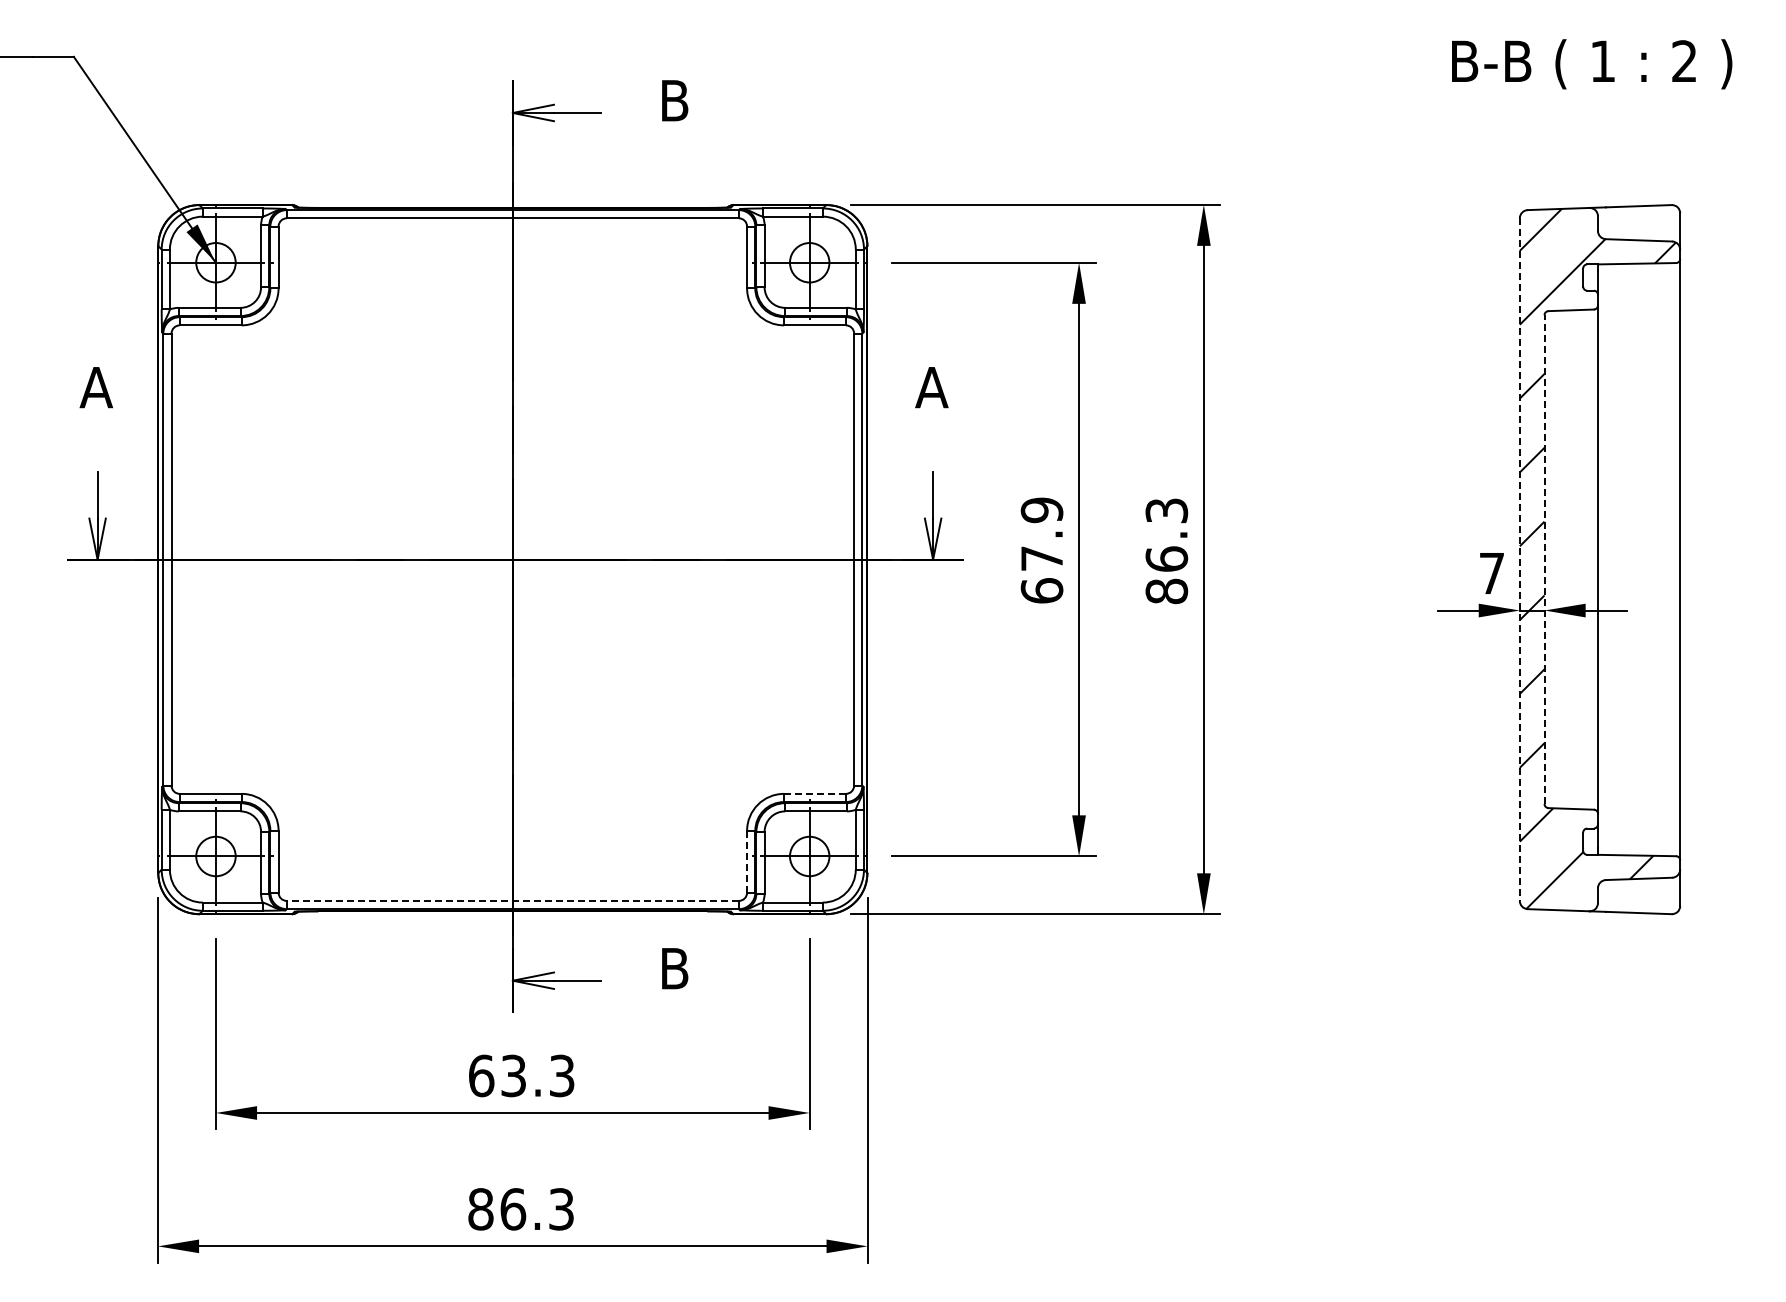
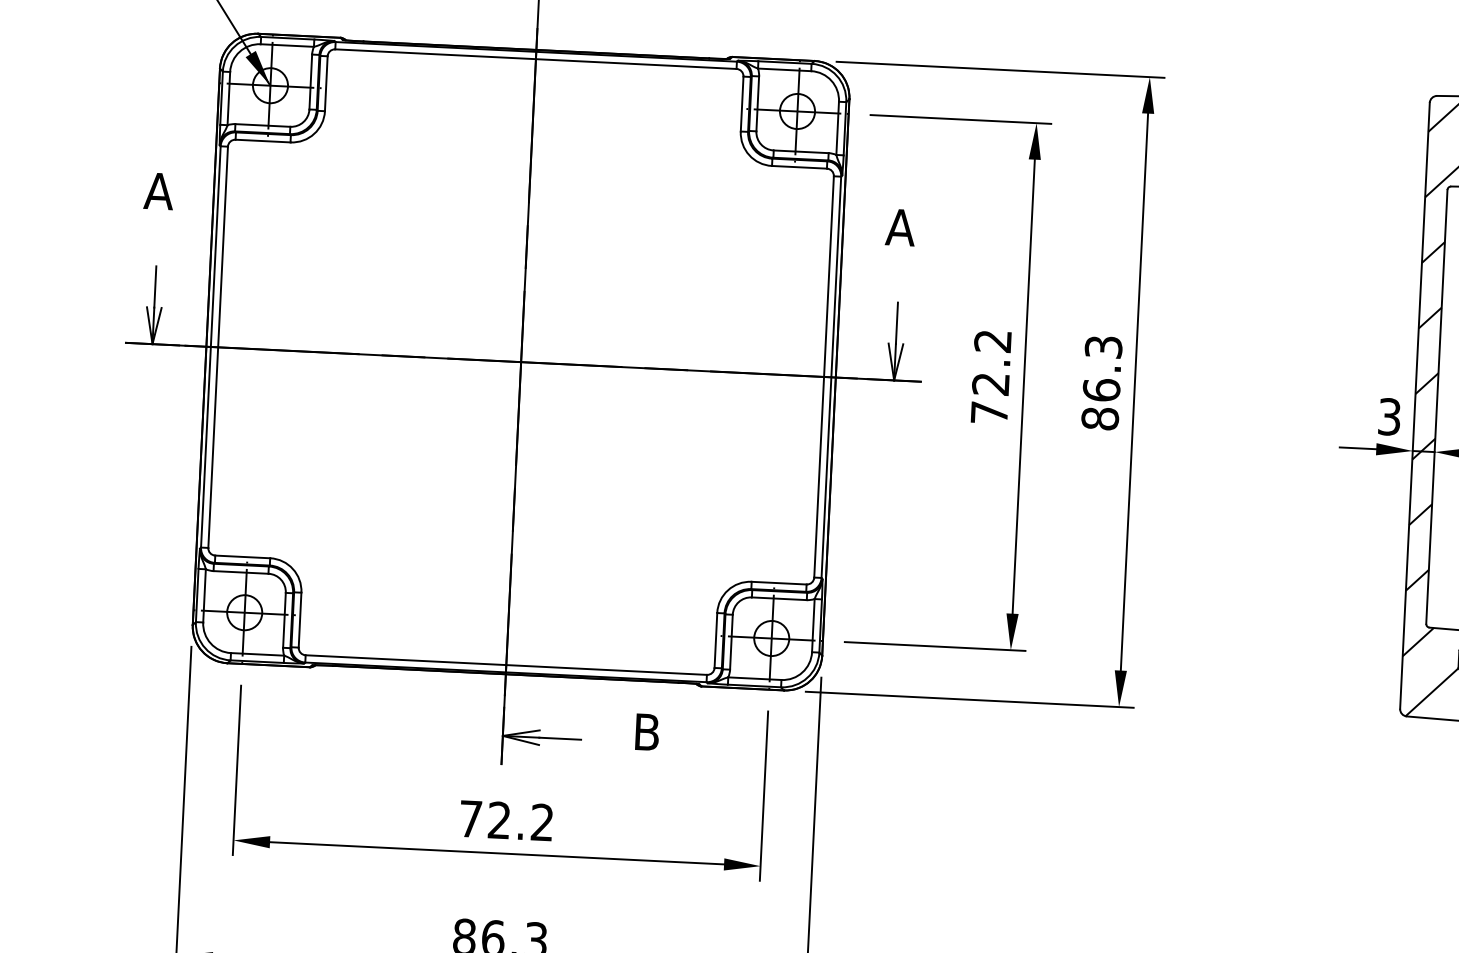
text: (1041, 550) -> (990, 376), 67.9 -> 72.2
line: (1544, 559) -> (1436, 406), dashed -> solid
line: (1519, 560) -> (1414, 406), dashed -> solid
text: (1491, 573) -> (1389, 416), 7 -> 3
line: (815, 793) -> (779, 582), dashed -> solid
line: (747, 861) -> (716, 640), dashed -> solid
line: (512, 900) -> (506, 664), dashed -> solid
text: (521, 1075) -> (506, 820), 63.3 -> 72.2

